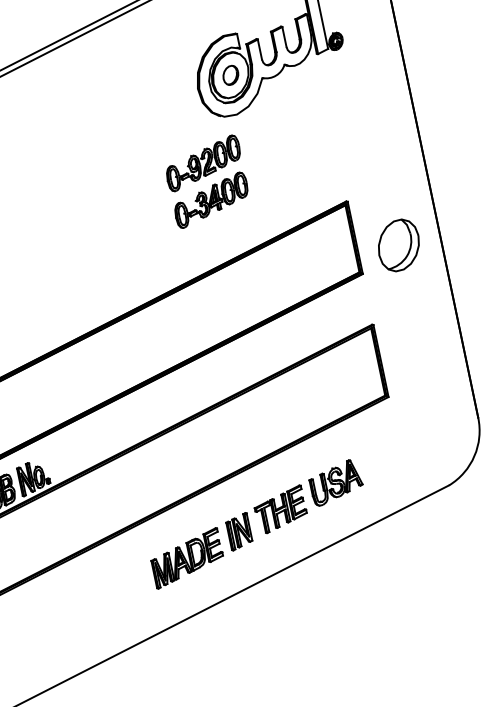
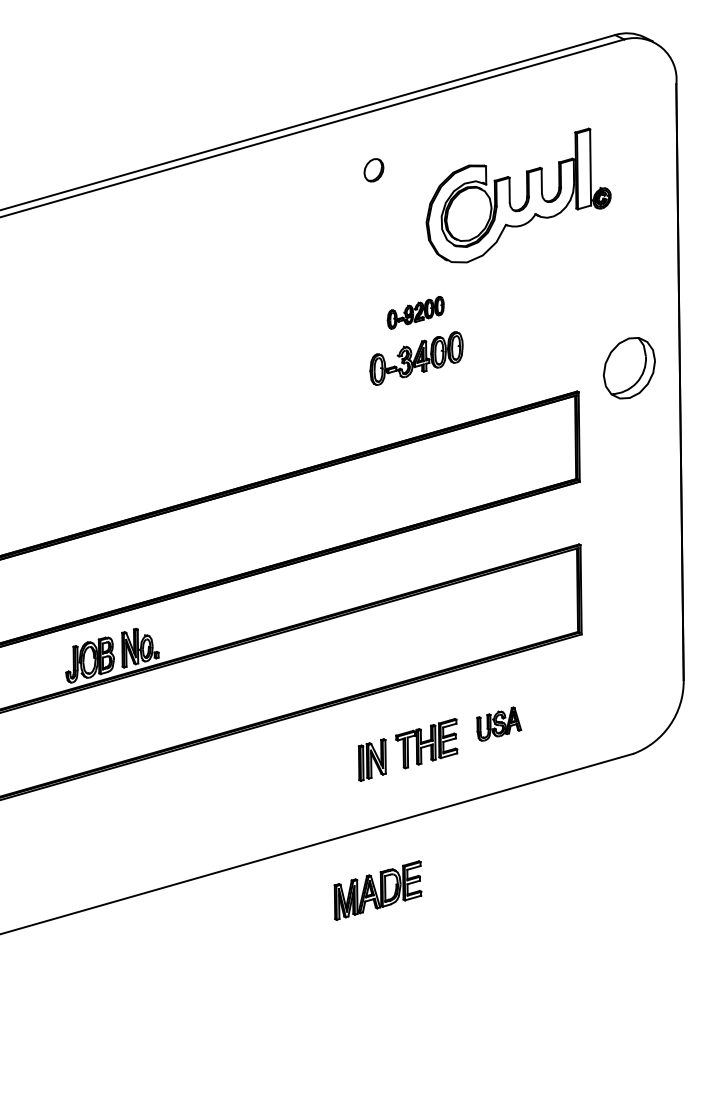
part: (230, 75) -> (373, 170), moved
part: (203, 163) -> (415, 312), size x0.6
part: (398, 245) -> (628, 368), moved
part: (336, 482) -> (499, 723), size x0.7
part: (186, 558) -> (377, 890), moved

